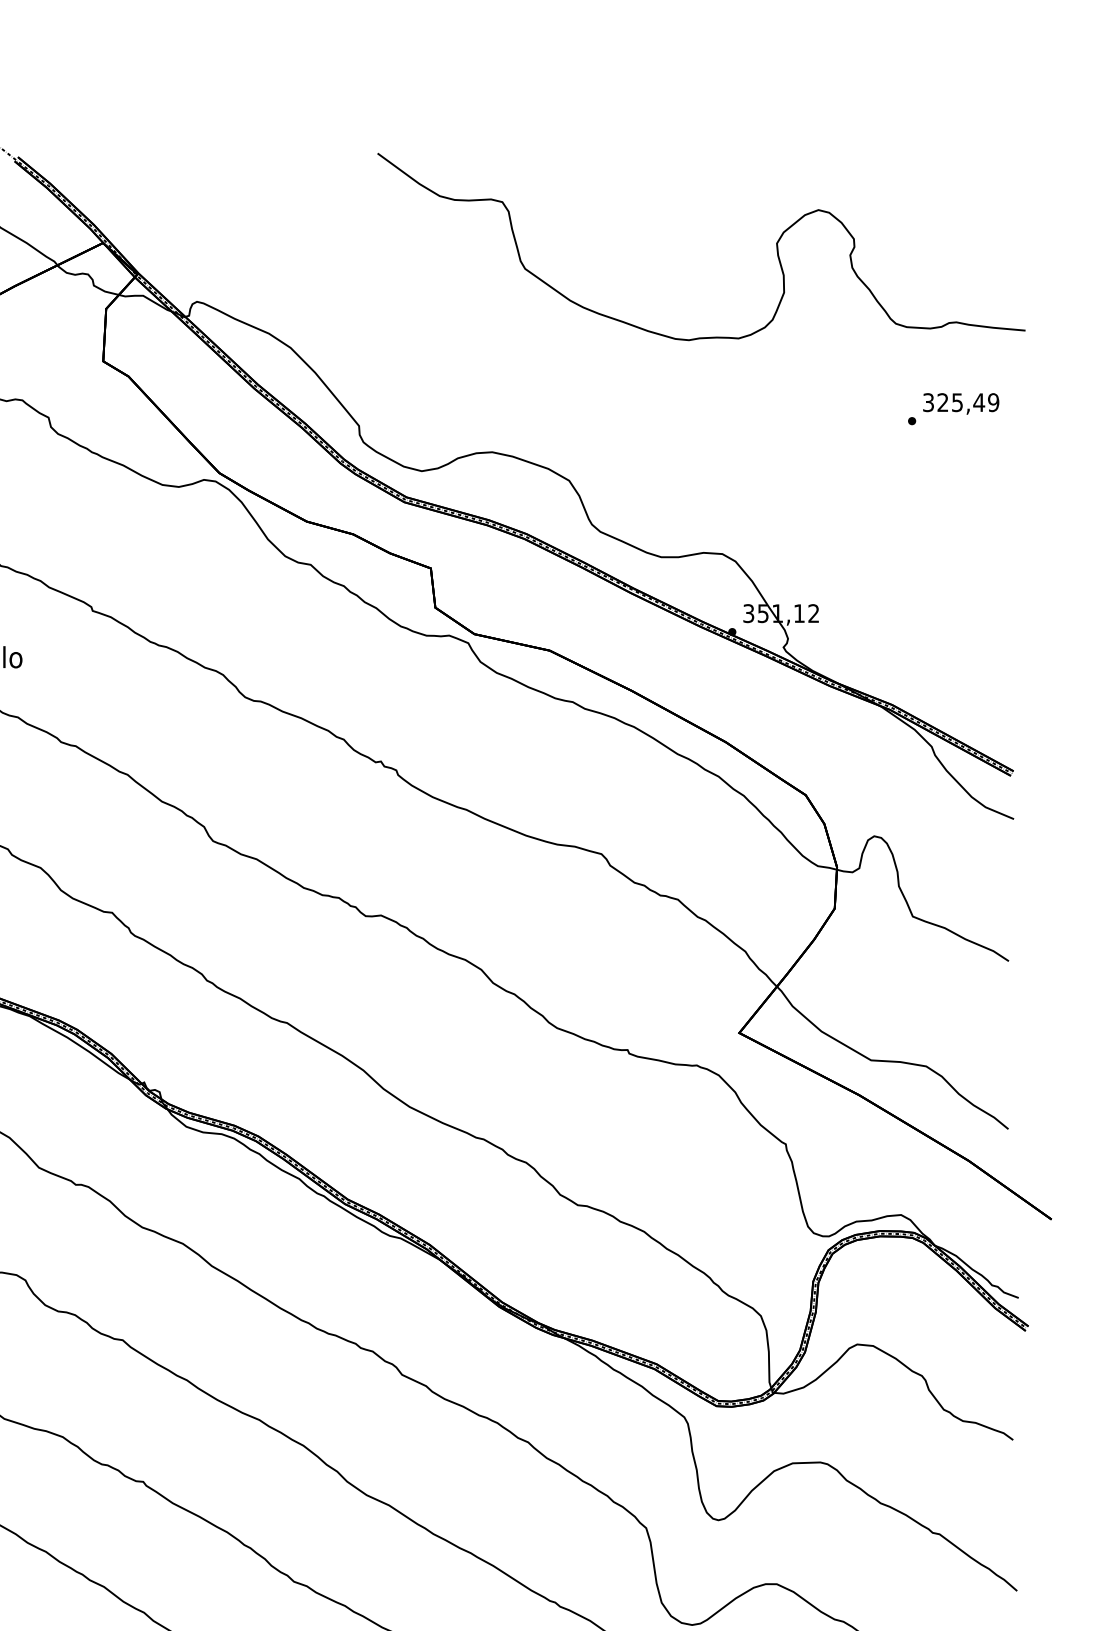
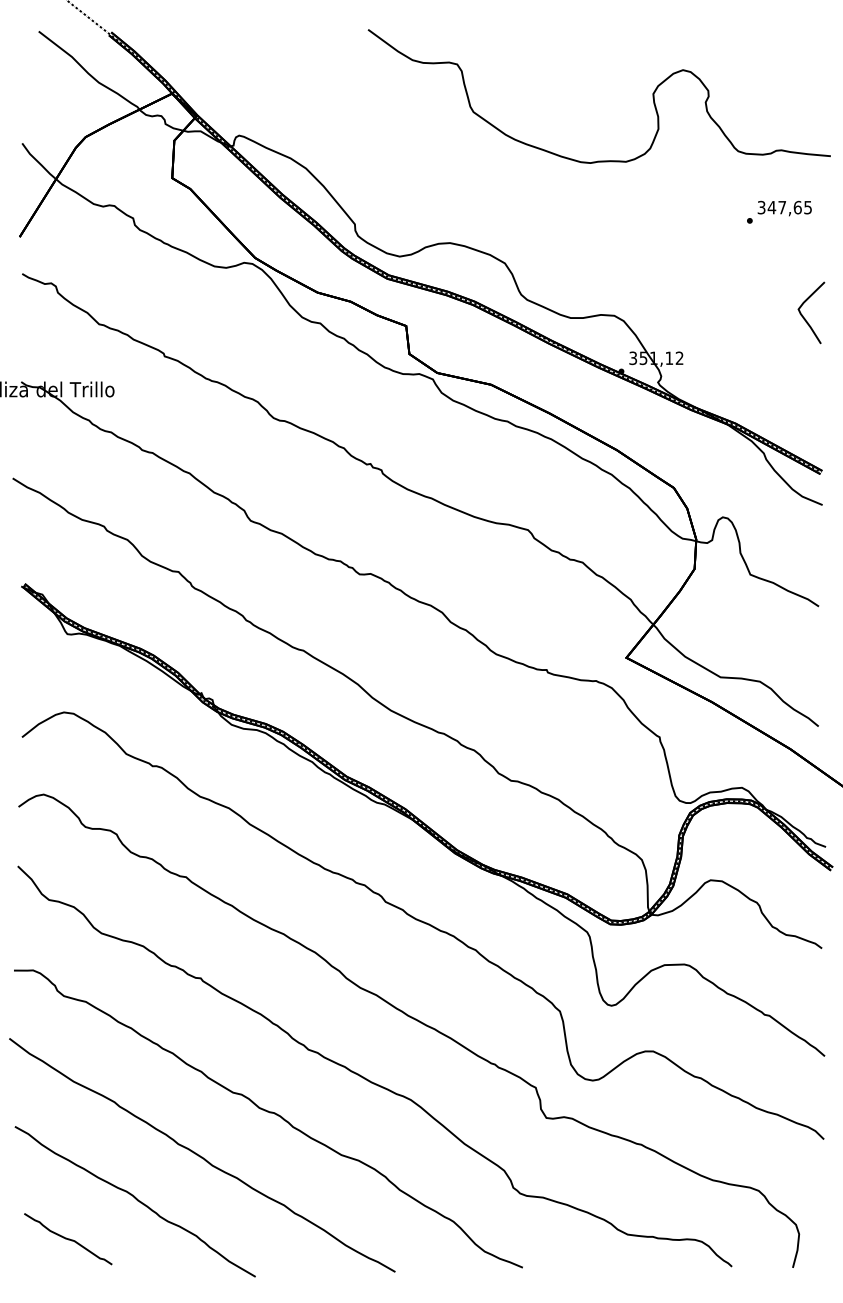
text: (967, 402) -> (789, 207), 325,49 -> 347,65
curve: (990, 557) -> (805, 318), added

